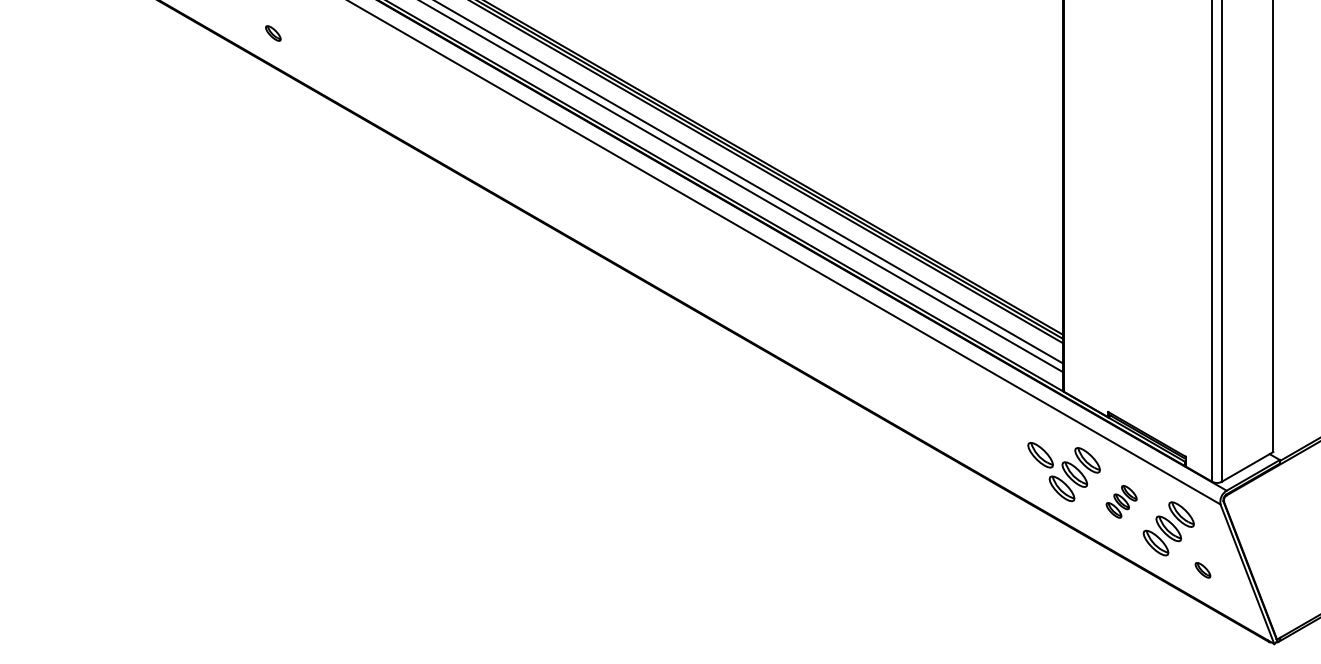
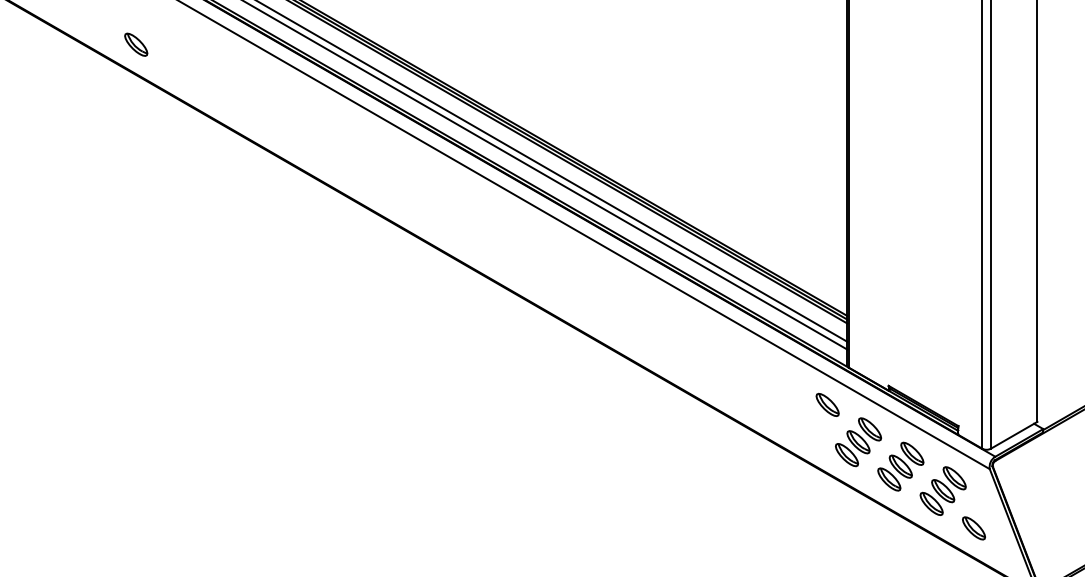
part: (273, 33) -> (136, 44), size x1.67
part: (1040, 455) -> (827, 405), moved
part: (1121, 501) -> (900, 466), size x1.67
part: (1202, 570) -> (973, 528), size x1.67

